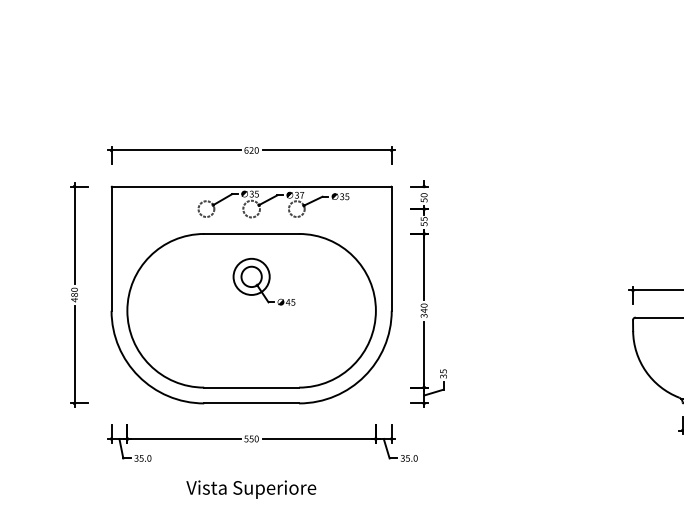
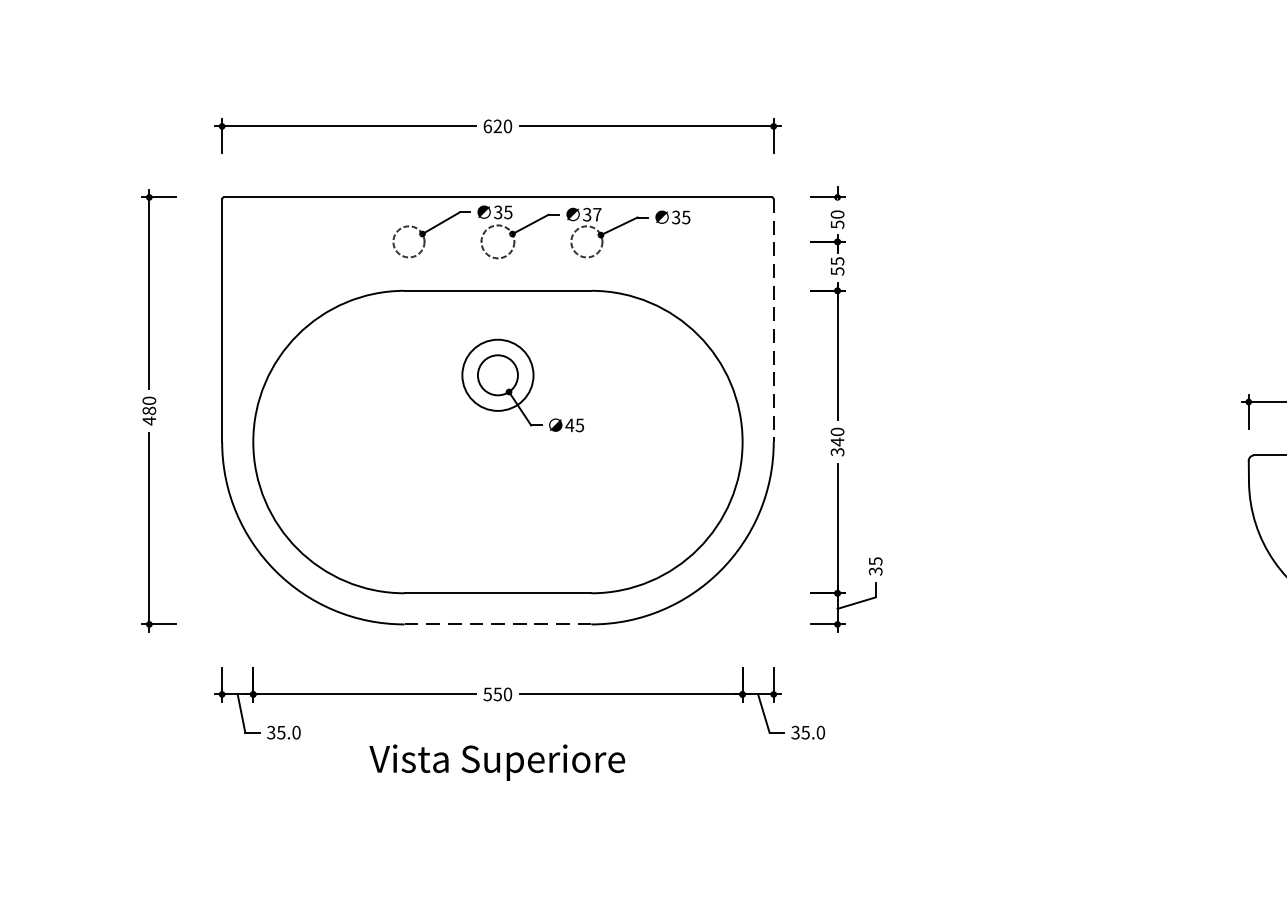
line: (391, 249) -> (773, 321), solid -> dashed
line: (252, 403) -> (499, 624), solid -> dashed
text: (251, 489) -> (497, 762), moved

